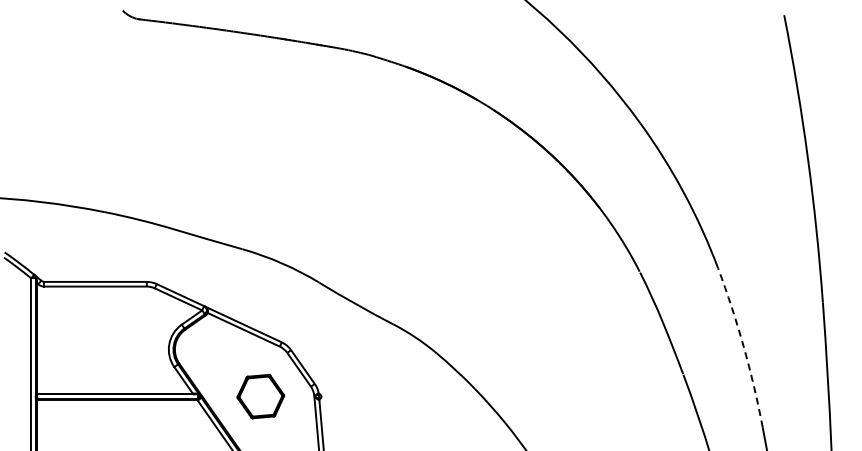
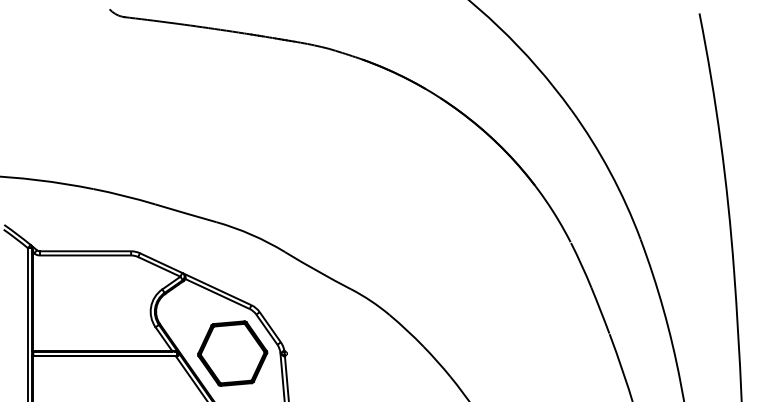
arc: (743, 346) -> (663, 308), dashed -> solid
part: (260, 396) -> (232, 353), size x1.67

